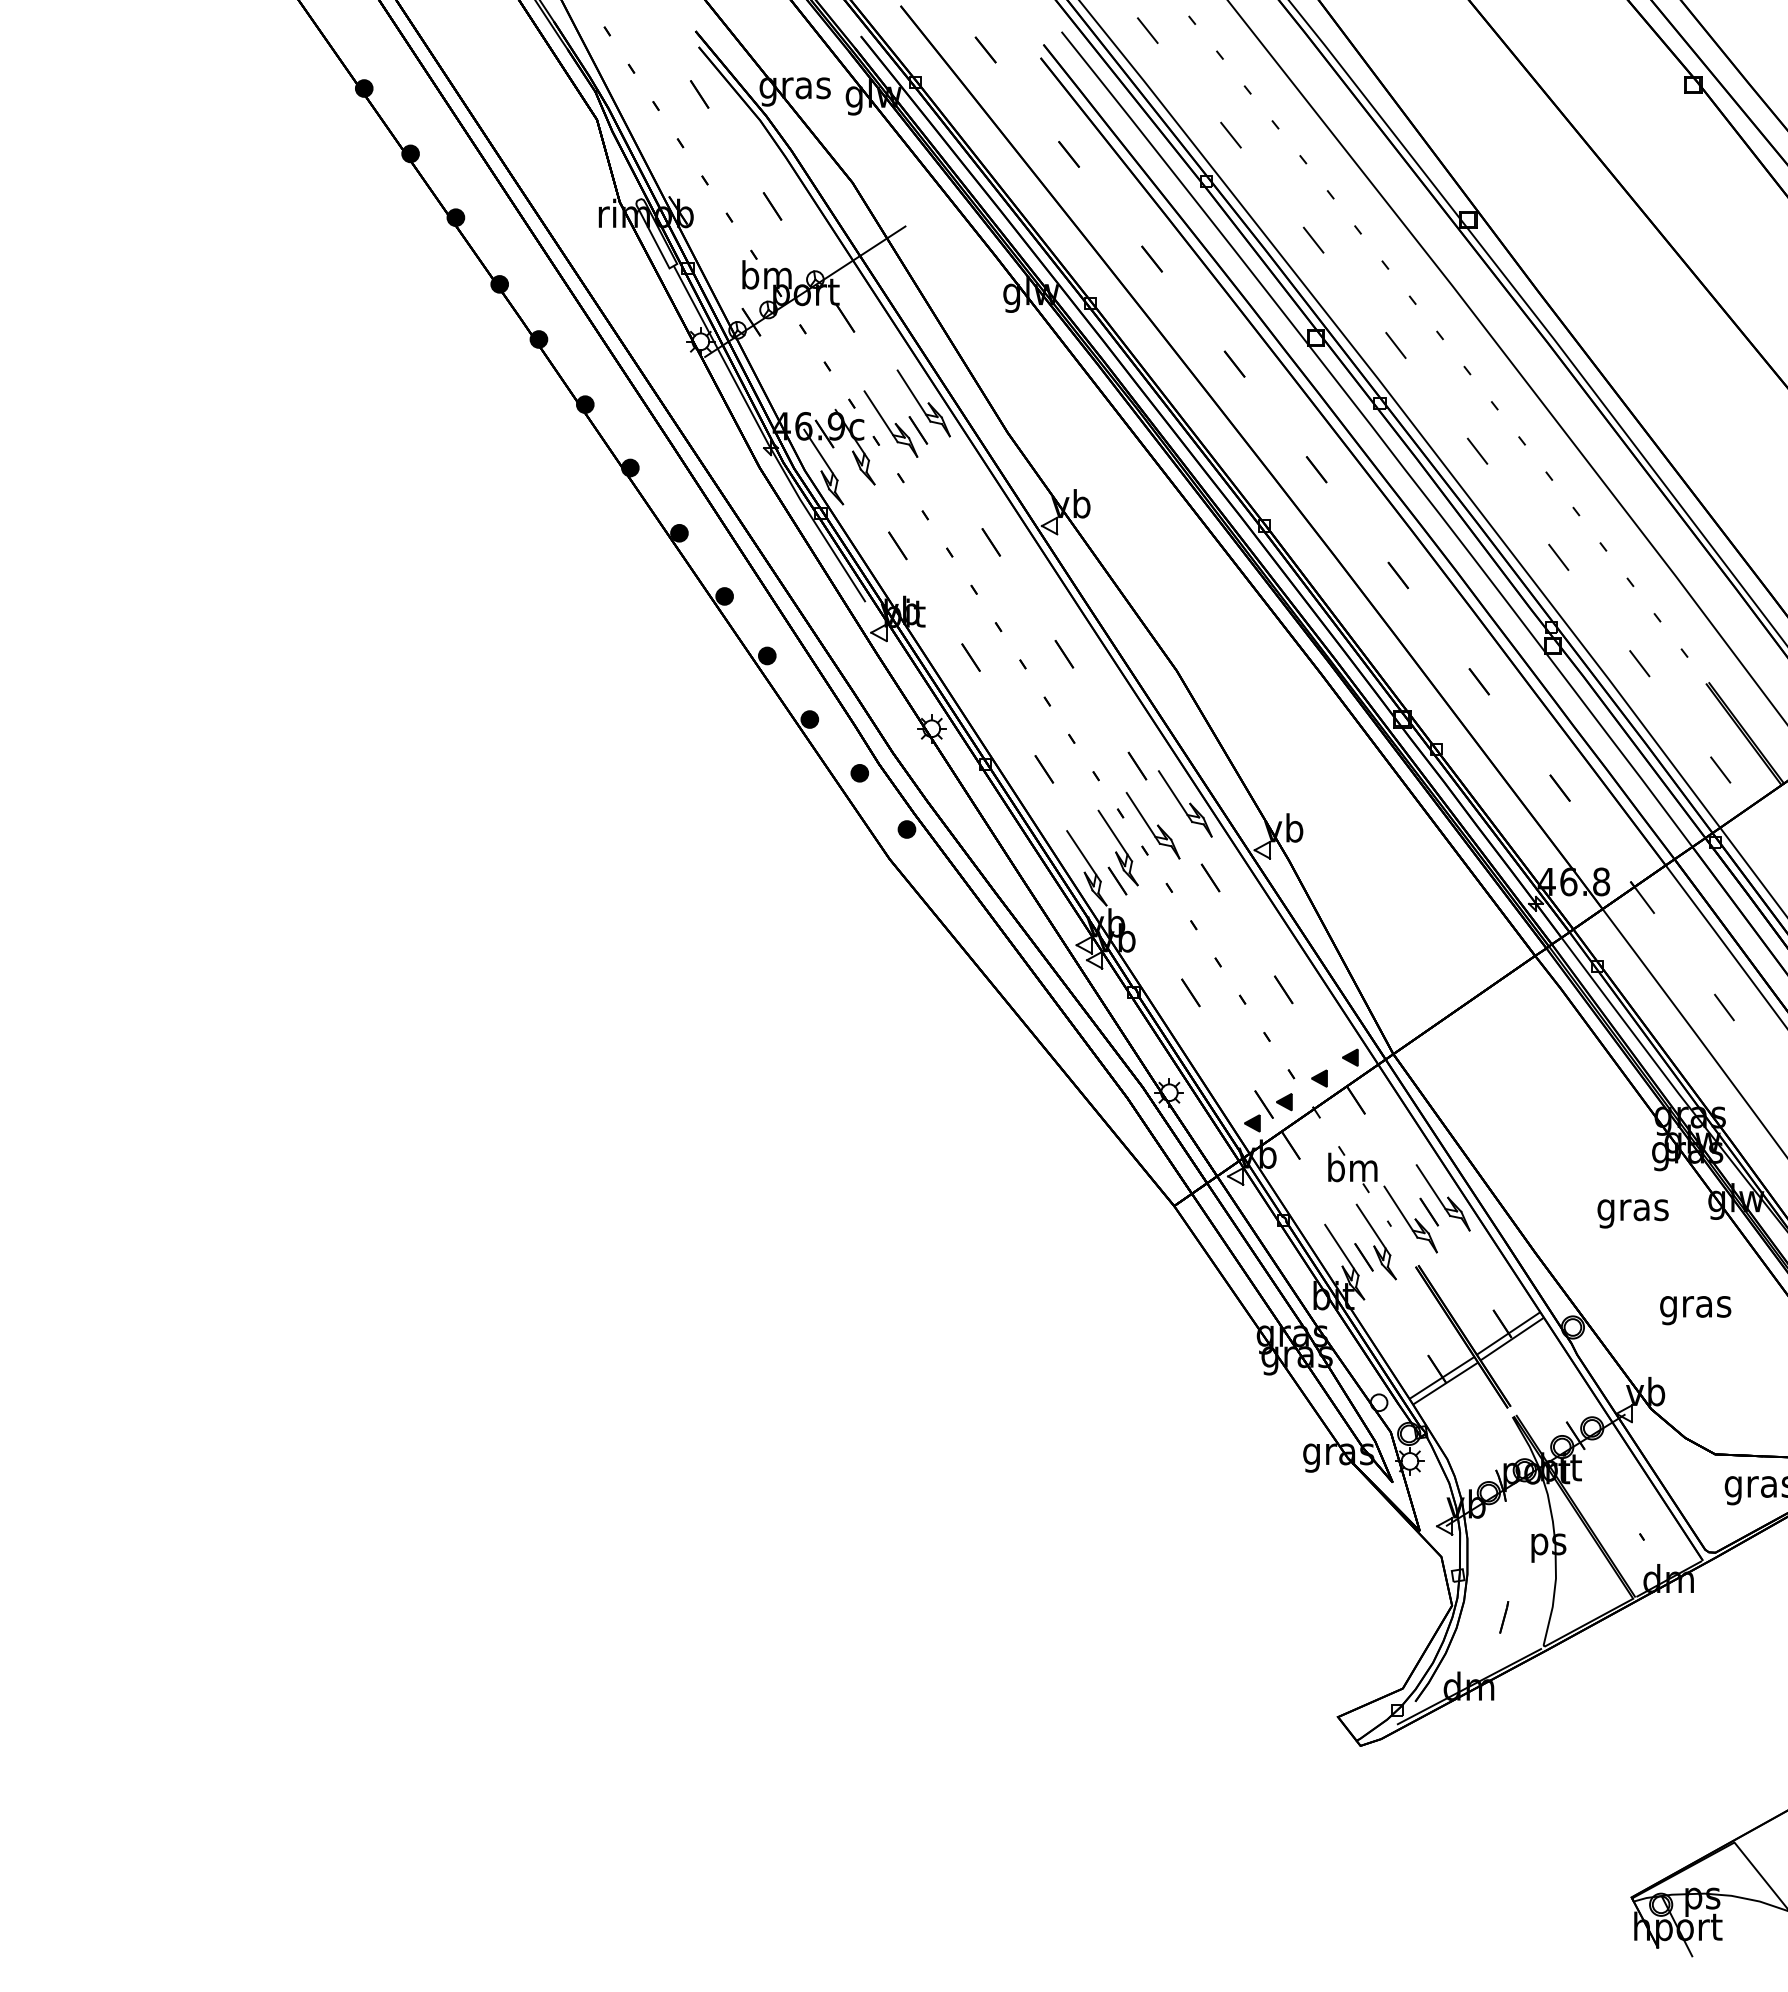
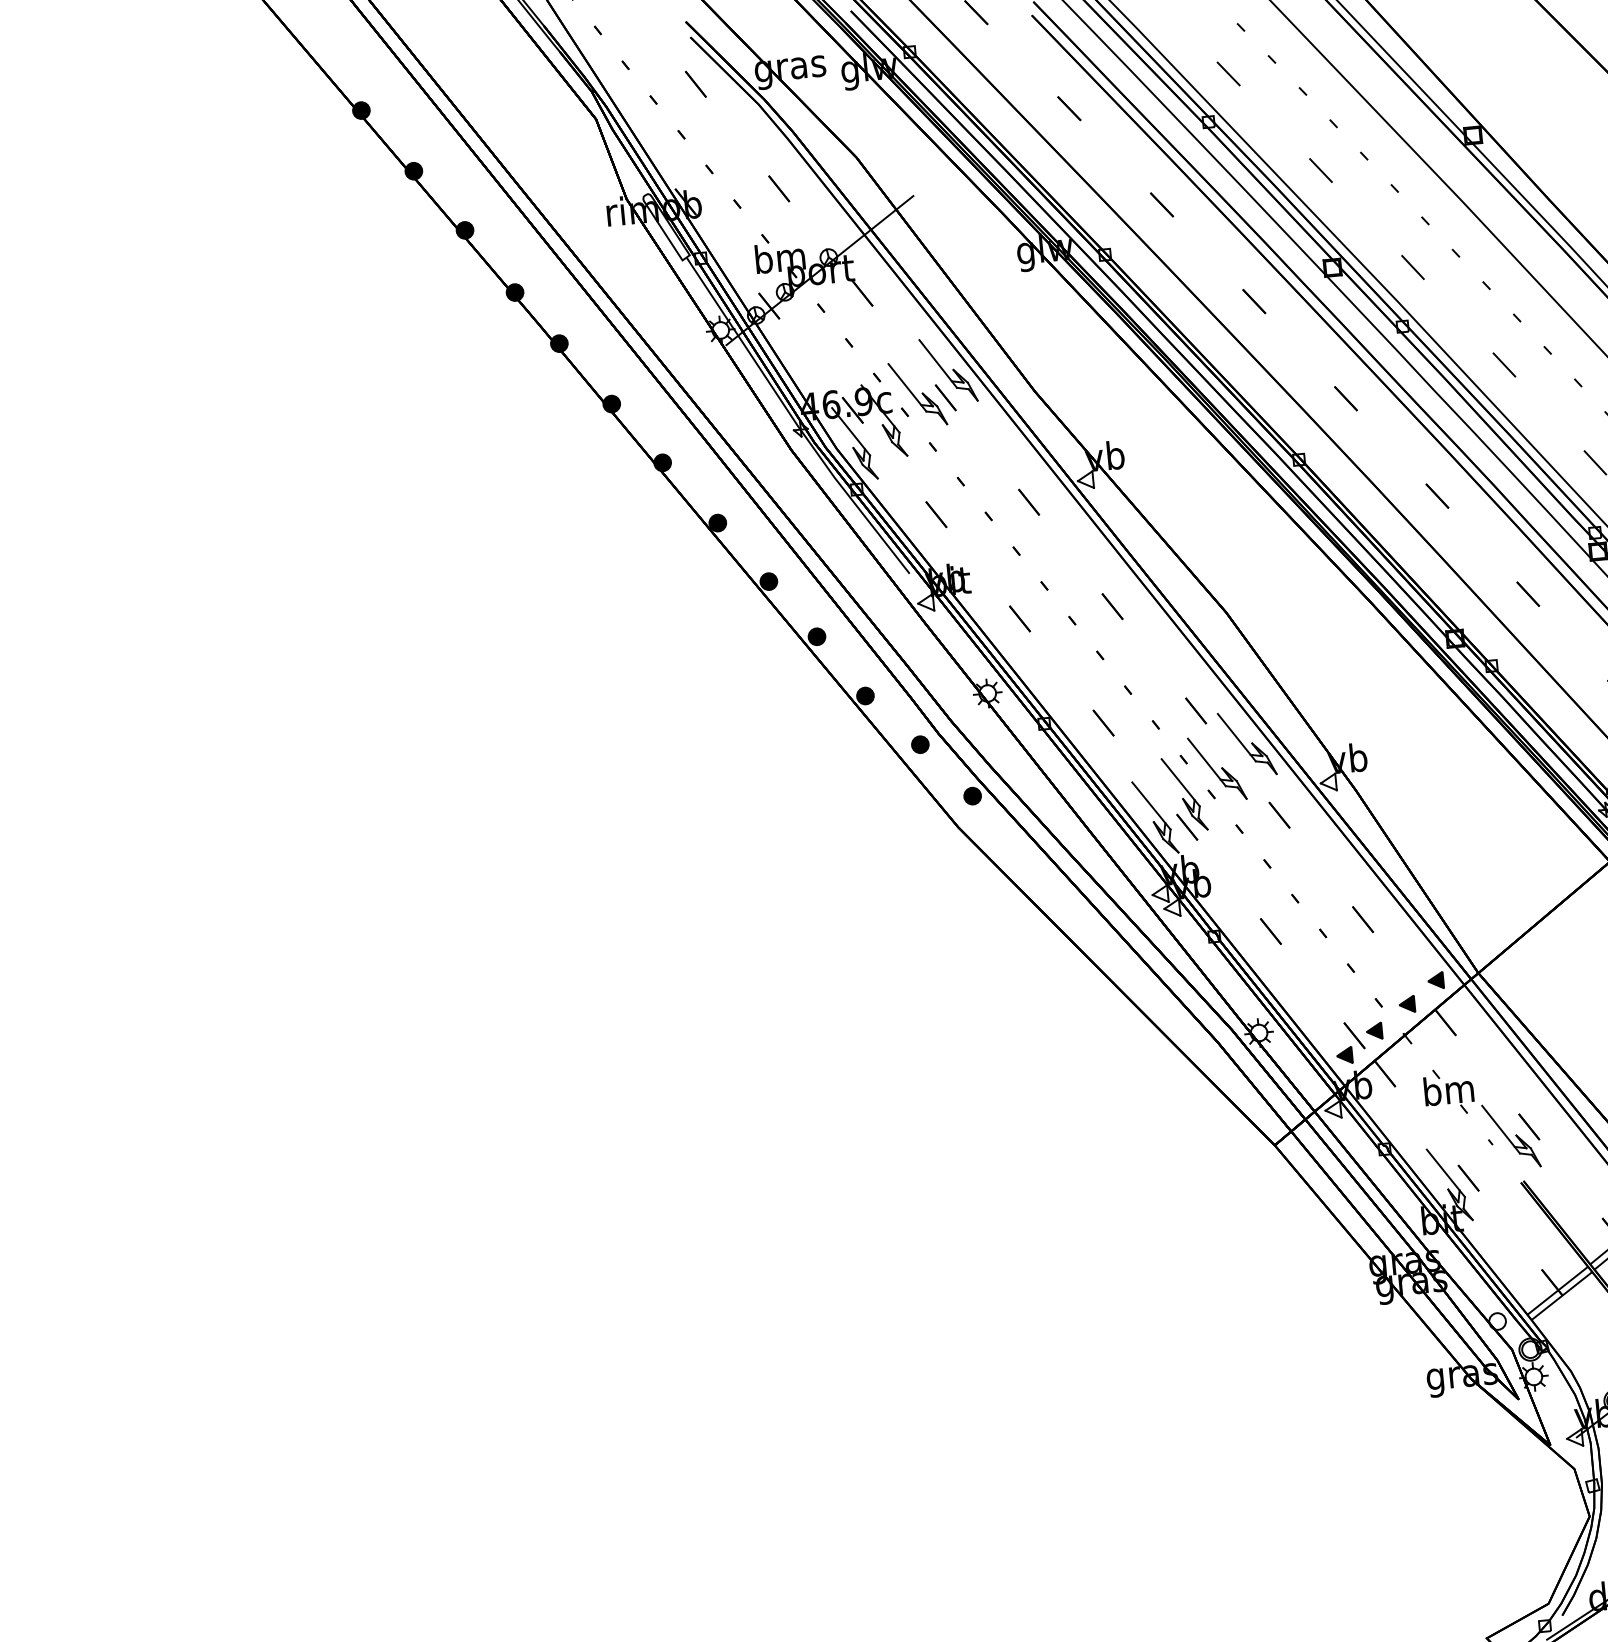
part: (1442, 1197) -> (1541, 1111), removed
part: (1375, 1241) -> (1478, 1161), removed

